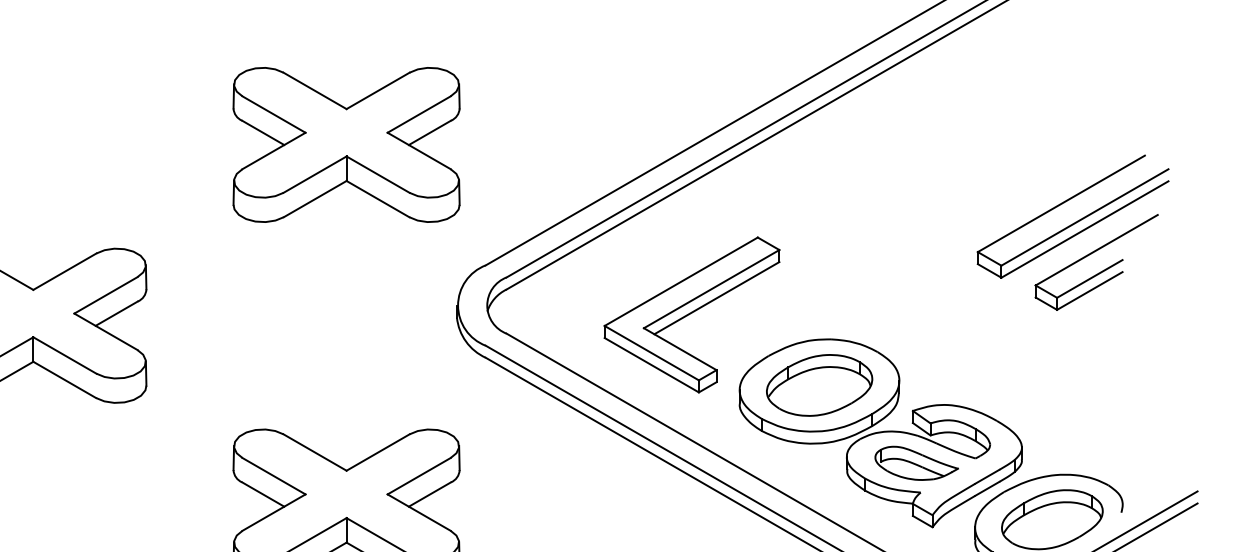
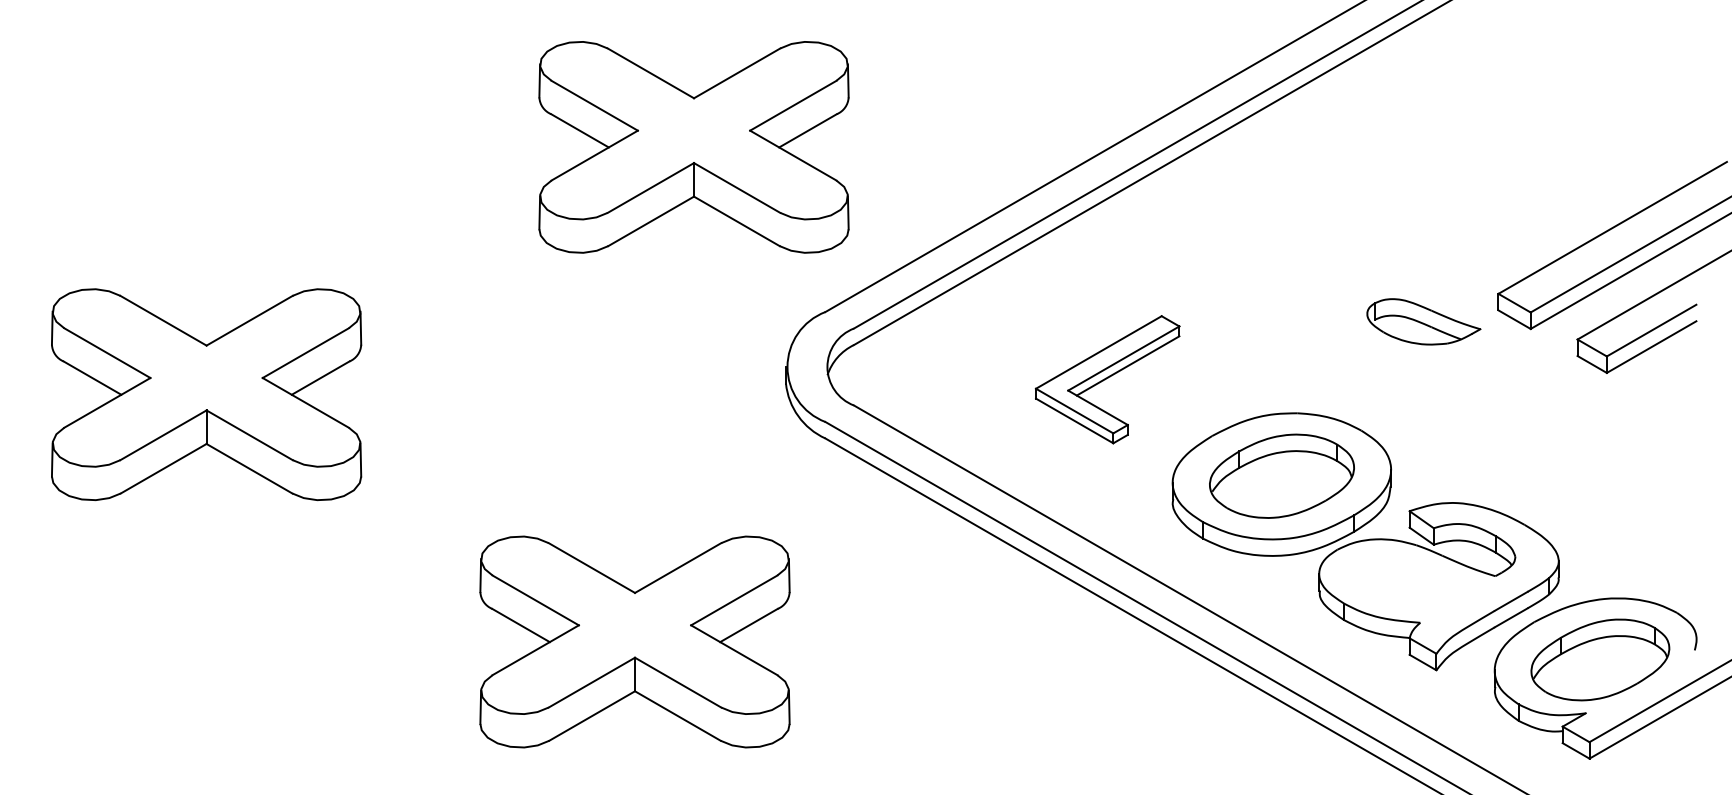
part: (346, 145) -> (693, 147), moved
part: (692, 314) -> (1107, 379), size x0.6
part: (916, 463) -> (1423, 321), moved

